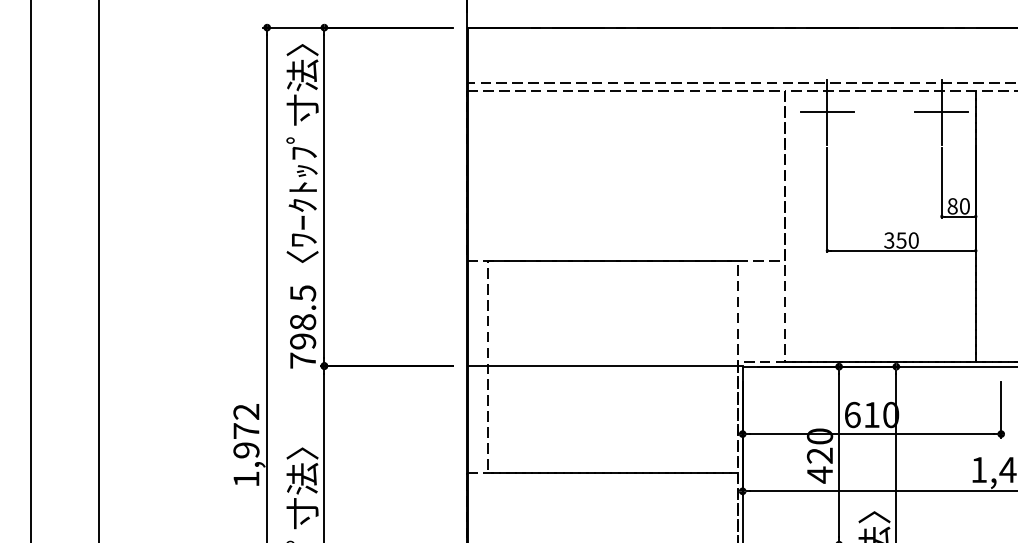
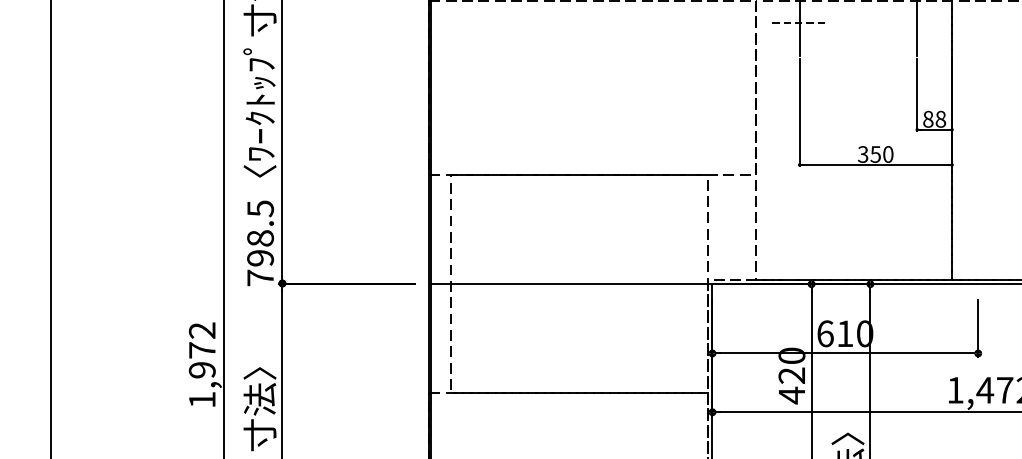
line: (827, 112) -> (799, 22), solid -> dashed
line: (941, 112) -> (916, 22), removed
text: (964, 206) -> (940, 119), 80 -> 88

